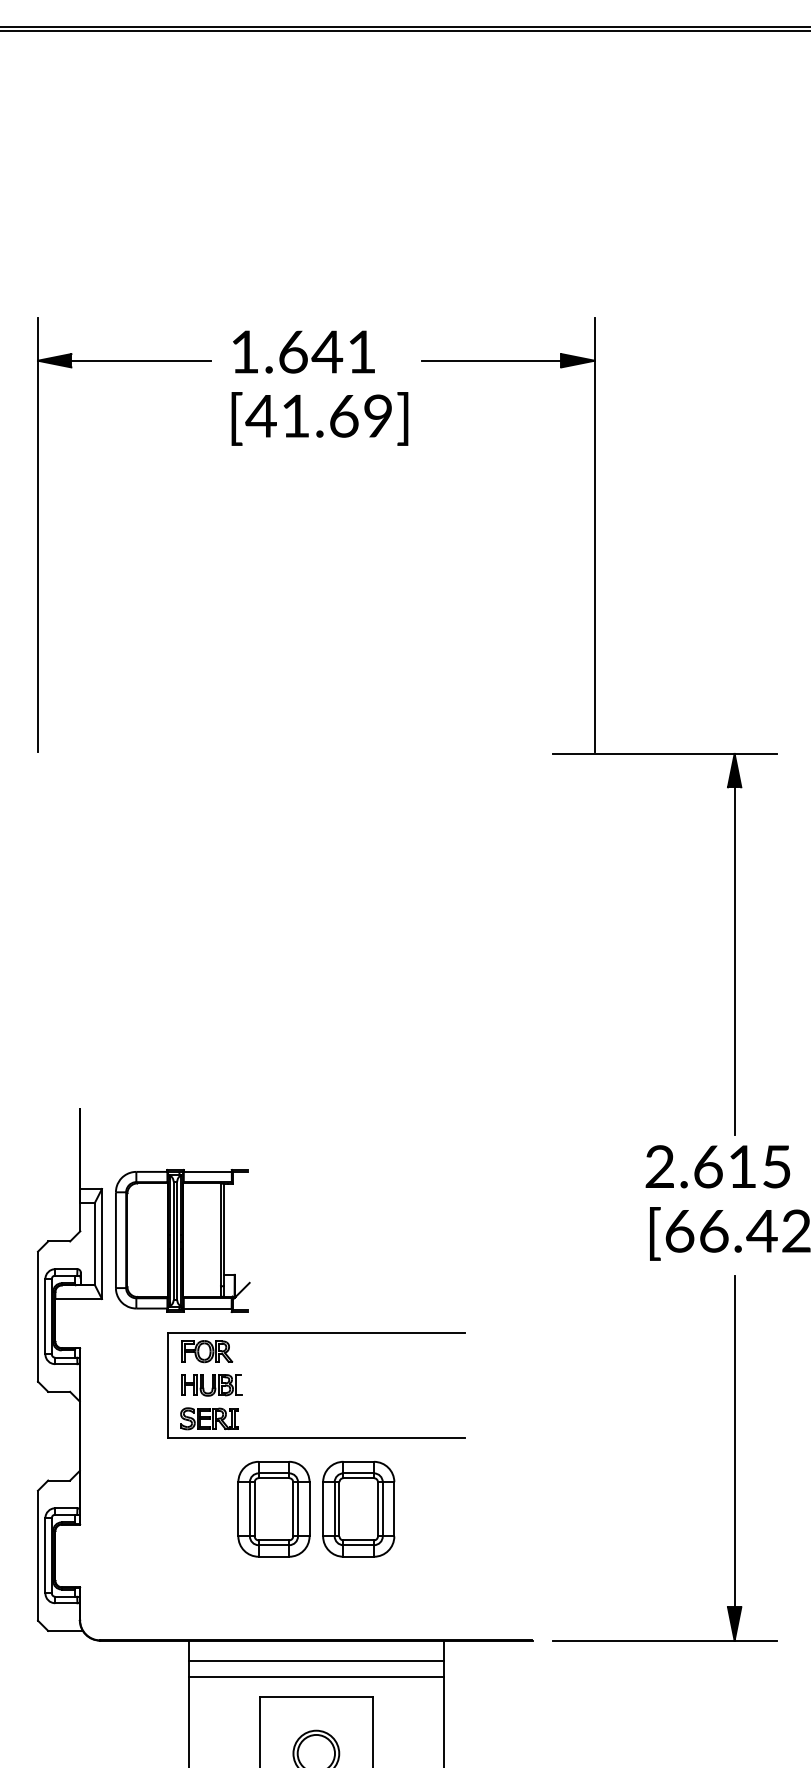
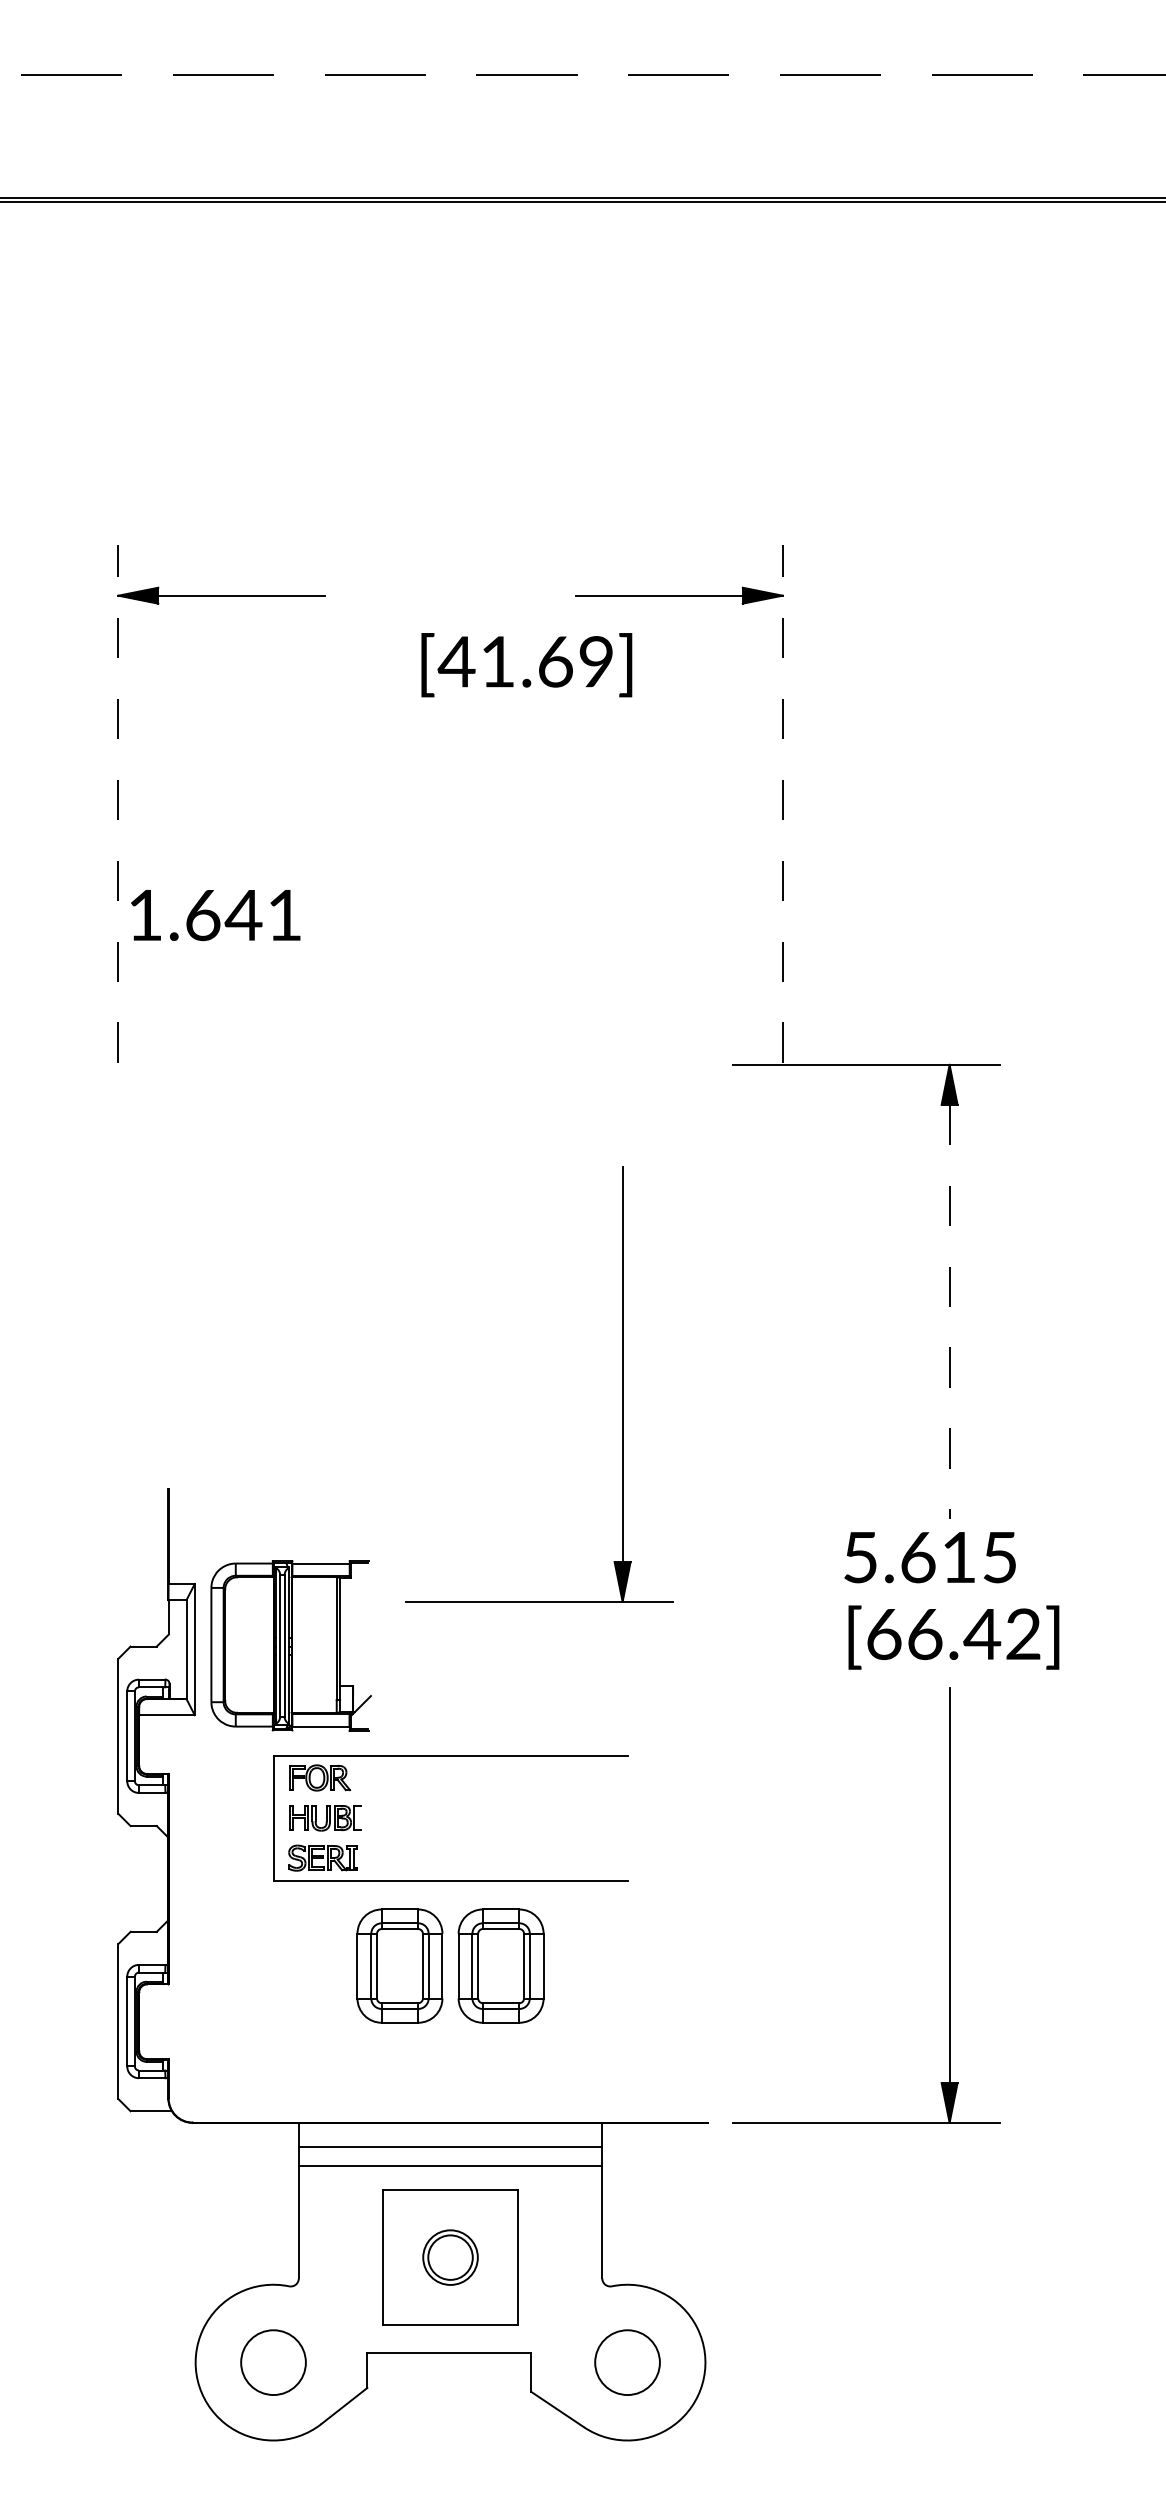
text: (303, 352) -> (215, 915), moved
text: (319, 419) -> (526, 665), moved
line: (38, 535) -> (118, 804), solid -> dashed
line: (594, 535) -> (782, 804), solid -> dashed
line: (734, 961) -> (949, 1312), solid -> dashed
part: (460, 1021) -> (622, 1384), added
text: (659, 1166) -> (860, 1557), 2.615 -> 5.615

